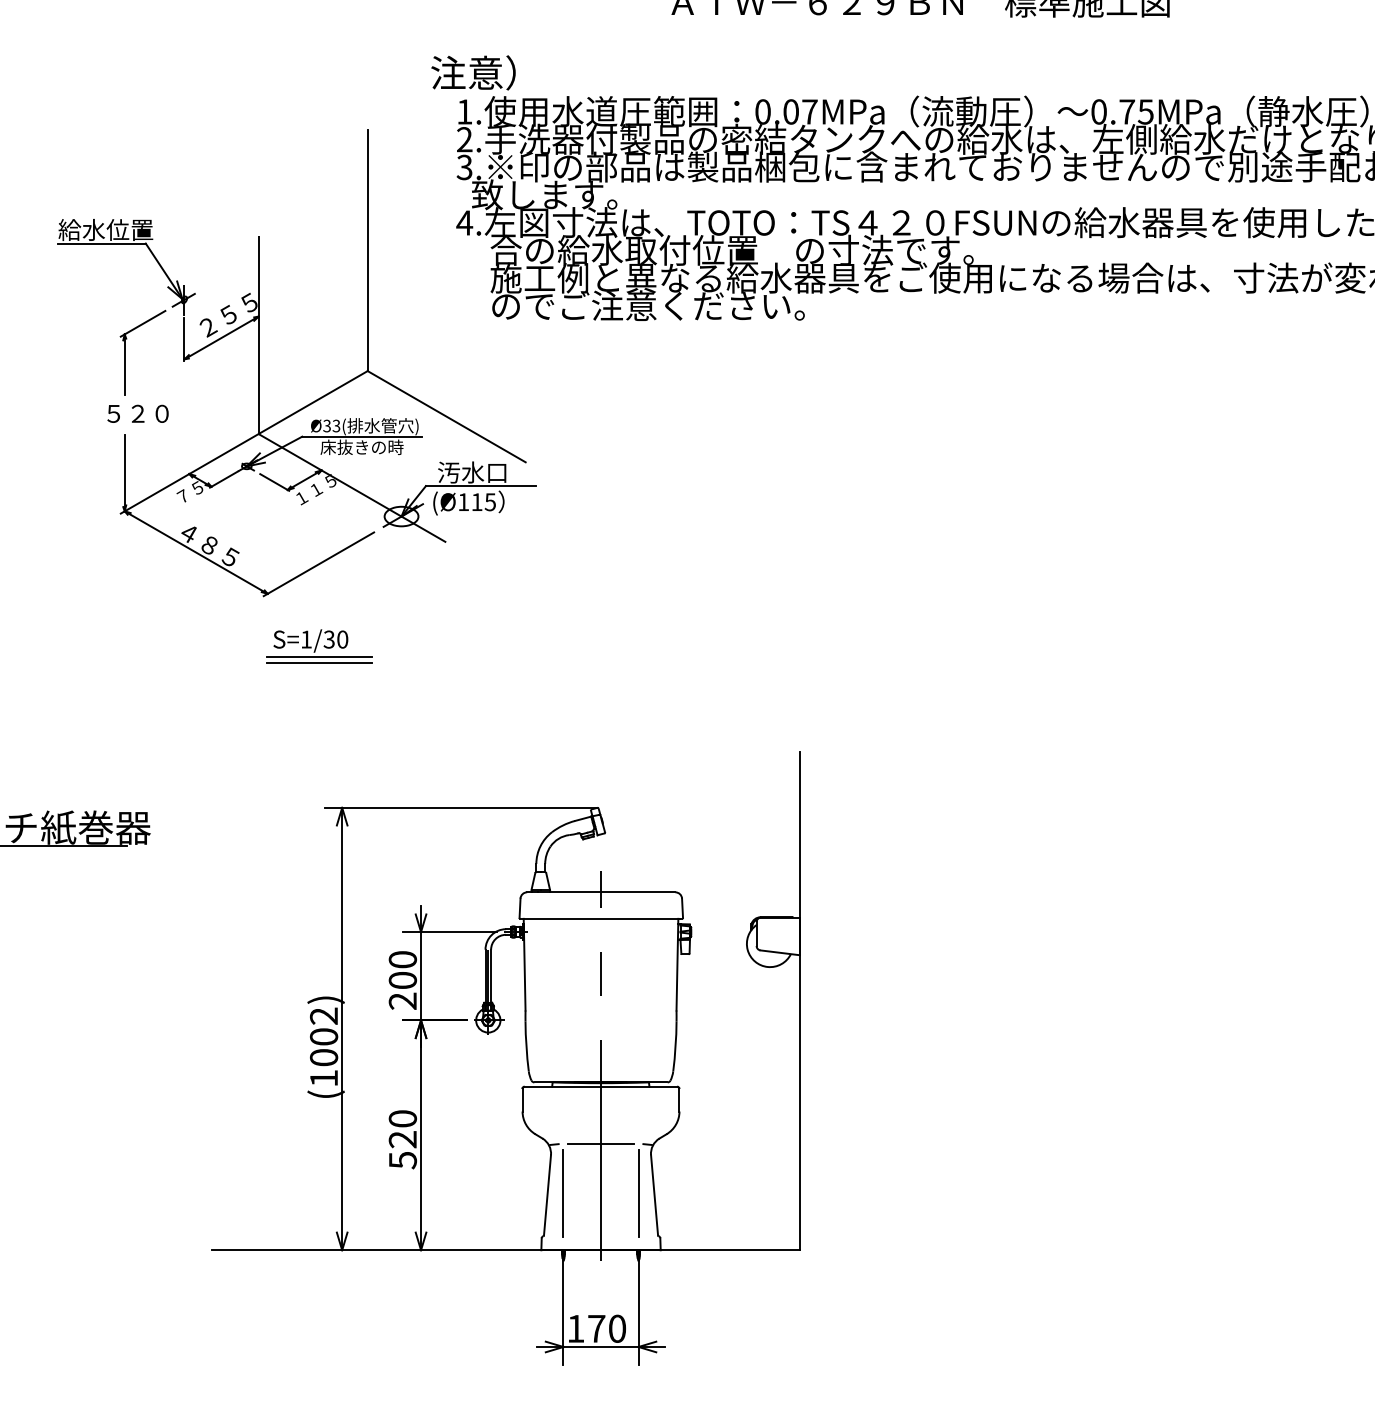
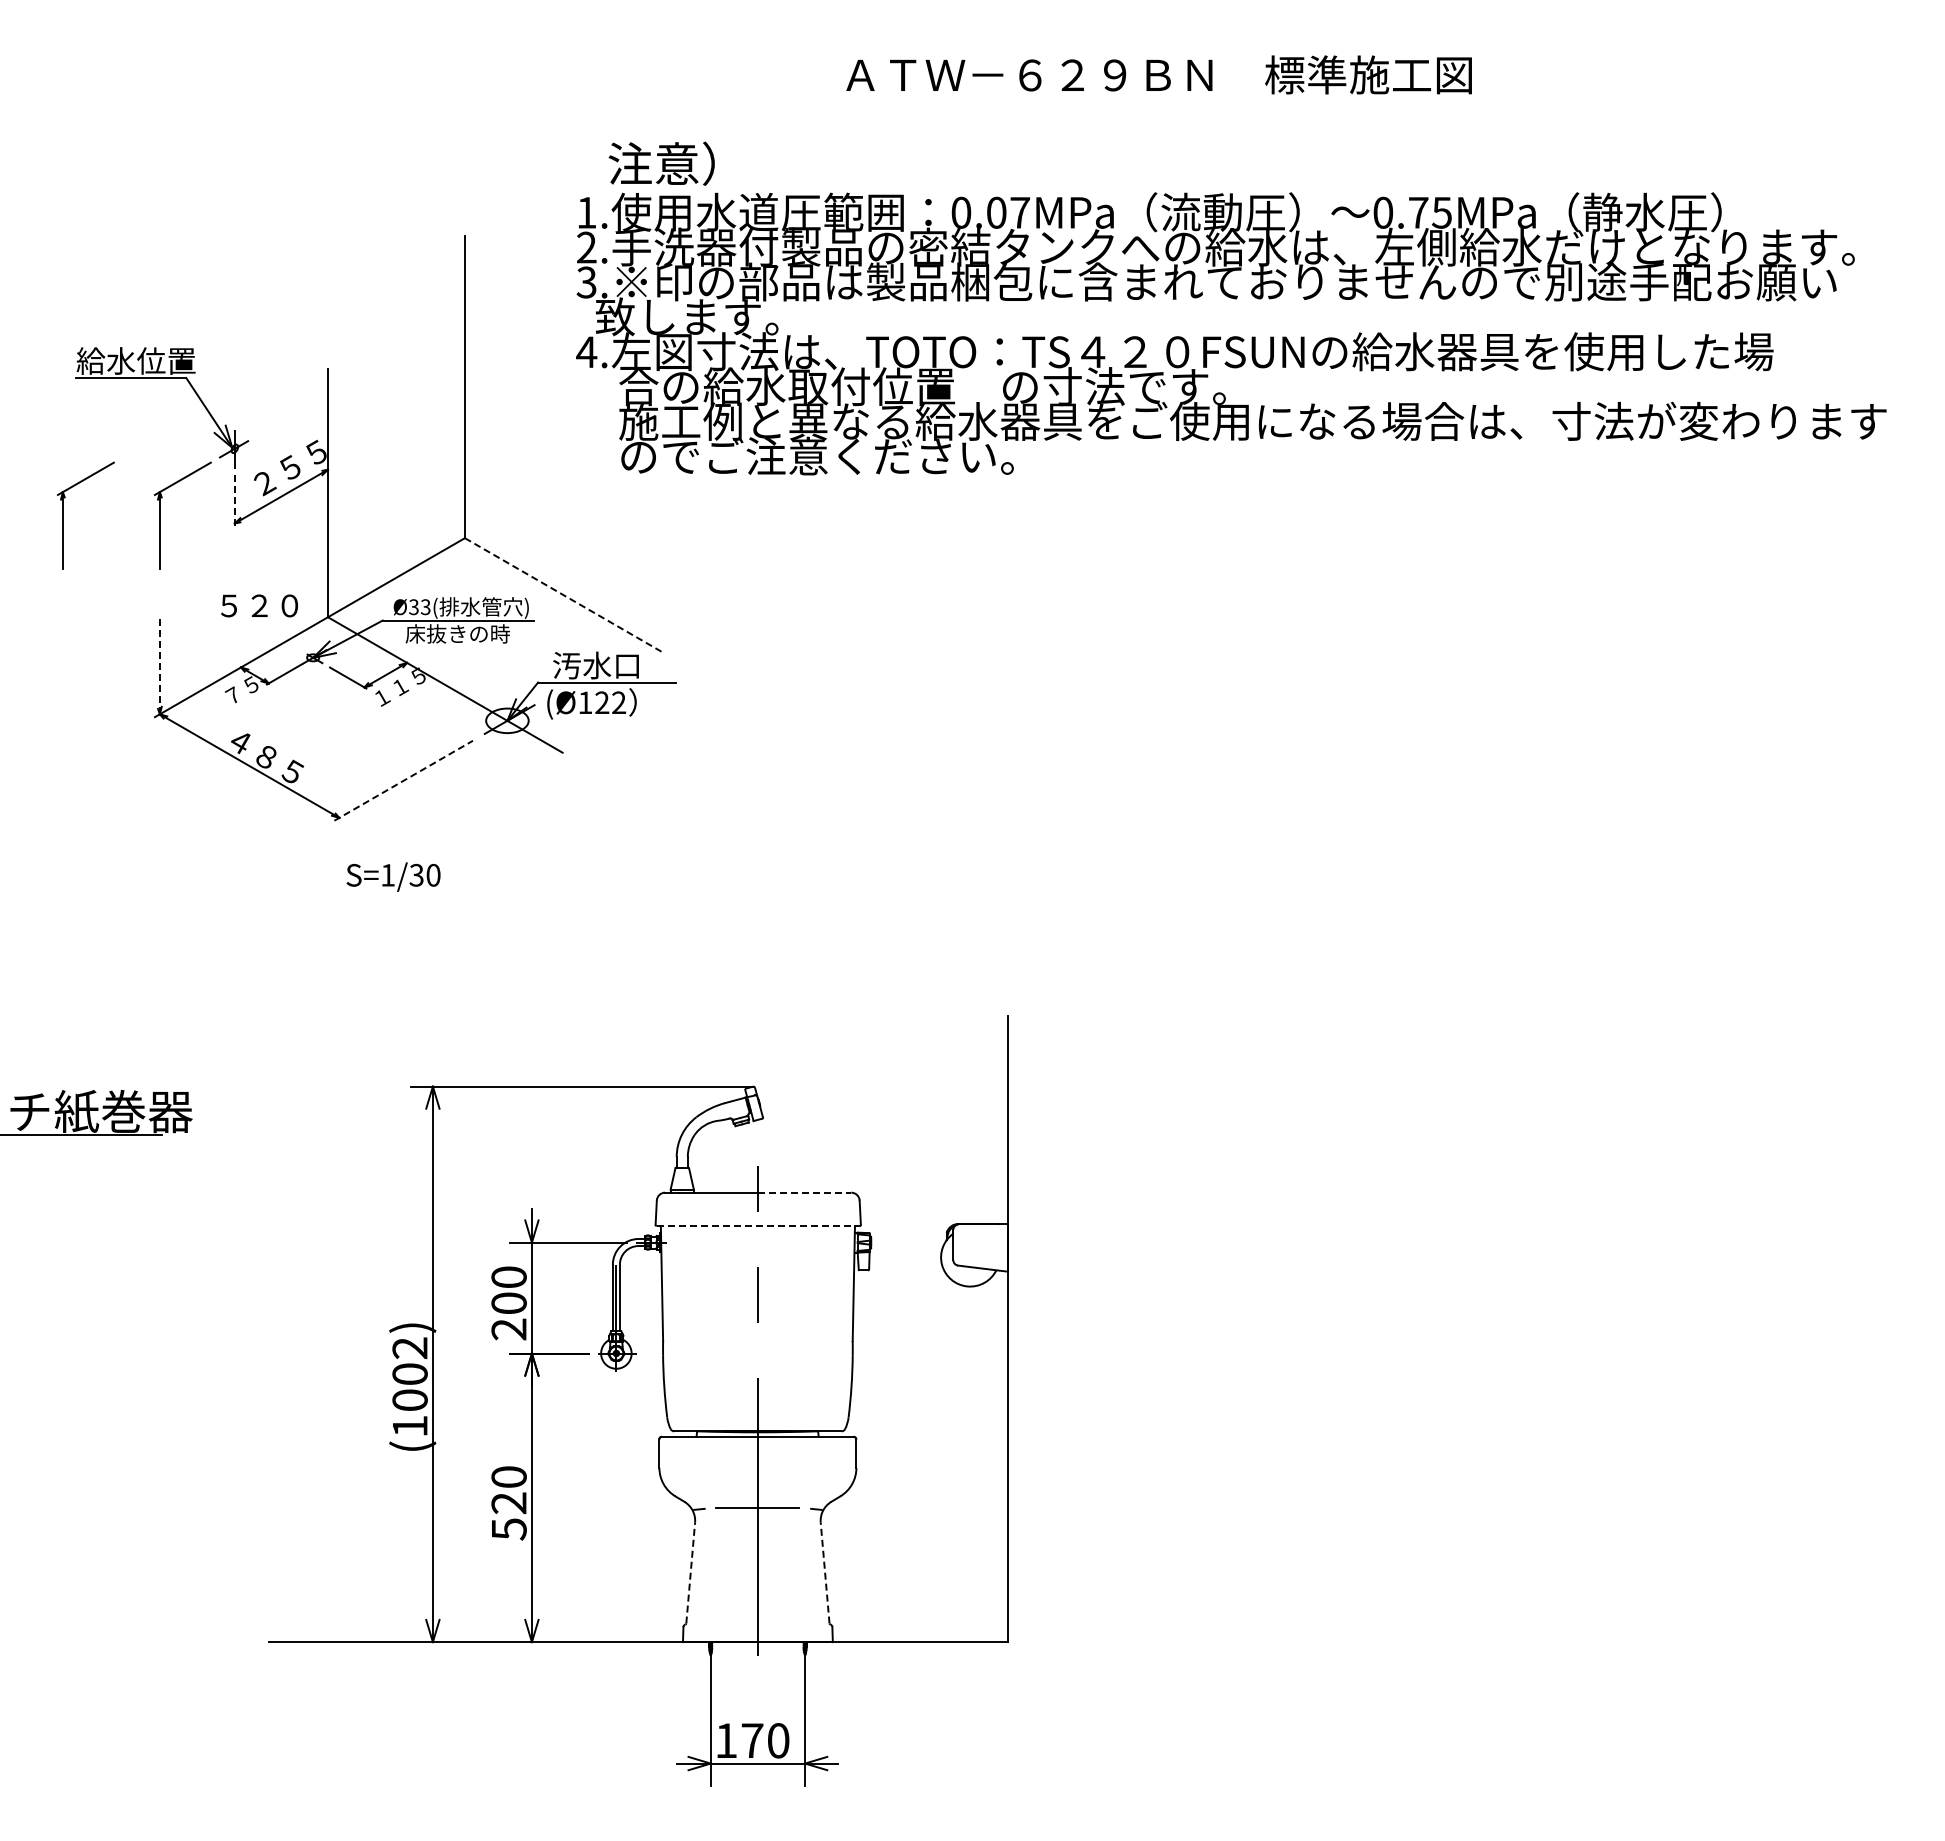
text: (473, 72) -> (661, 163), moved
line: (184, 339) -> (234, 498), solid -> dashed
part: (47, 353) -> (63, 515), added
text: (137, 413) -> (259, 605), moved
line: (446, 416) -> (564, 595), solid -> dashed
line: (124, 473) -> (159, 666), solid -> dashed
text: (483, 501) -> (610, 702), (Ø115 -> (Ø122
line: (318, 564) -> (403, 780), solid -> dashed
line: (319, 657) -> (404, 897), removed
line: (319, 663) -> (404, 905), removed
line: (638, 892) -> (804, 1192), solid -> dashed
line: (600, 918) -> (757, 1225), solid -> dashed
line: (563, 1193) -> (710, 1570), removed
line: (638, 1193) -> (805, 1570), removed
line: (547, 1195) -> (690, 1573), solid -> dashed
line: (654, 1195) -> (825, 1573), solid -> dashed

